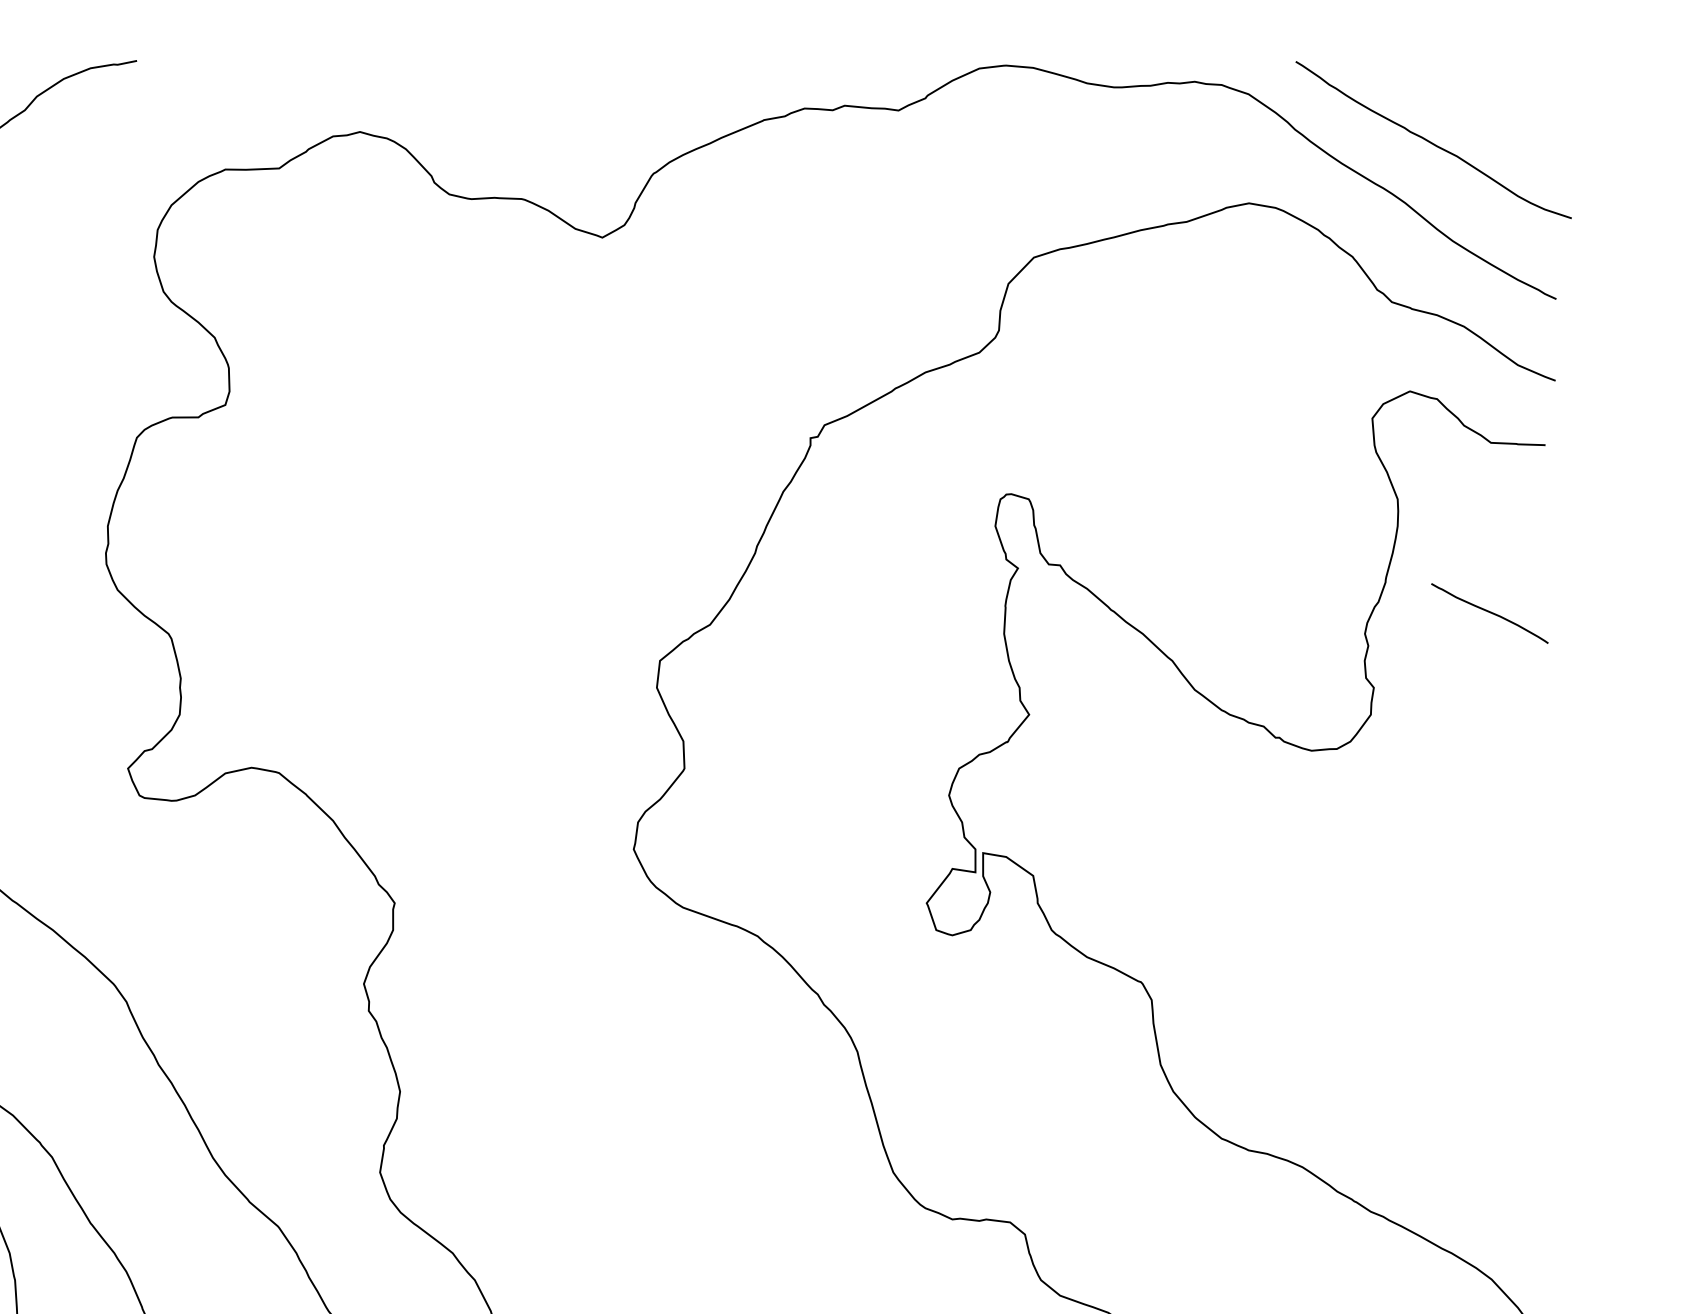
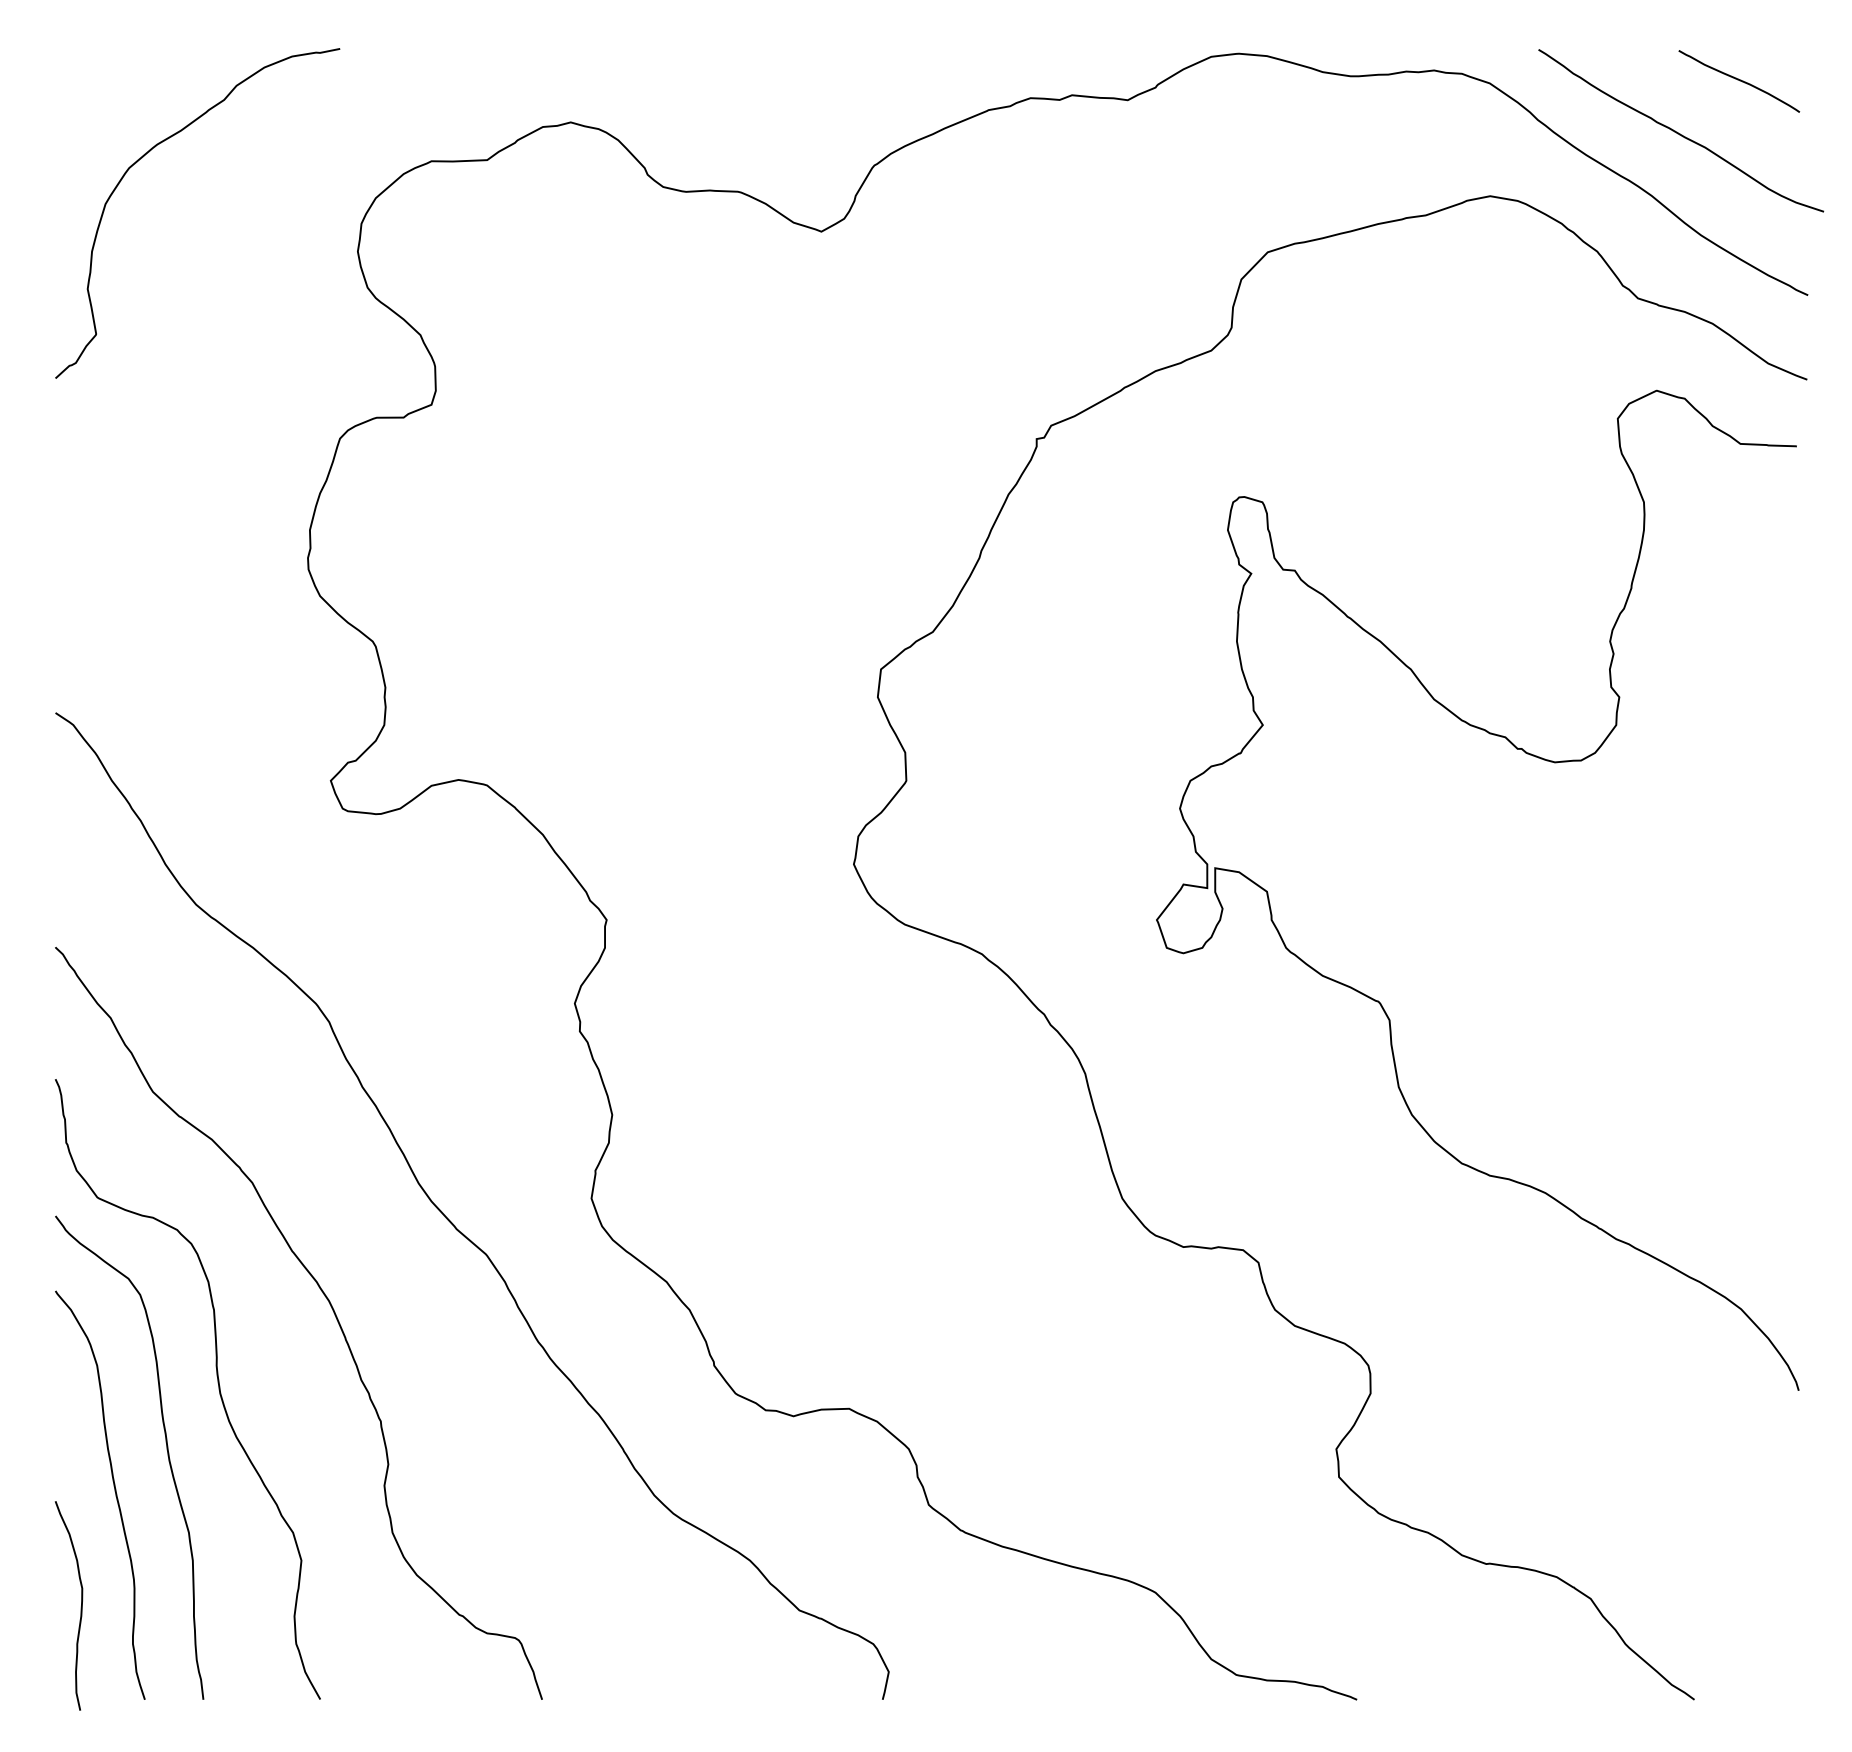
curve: (1490, 613) -> (1739, 81), moved

